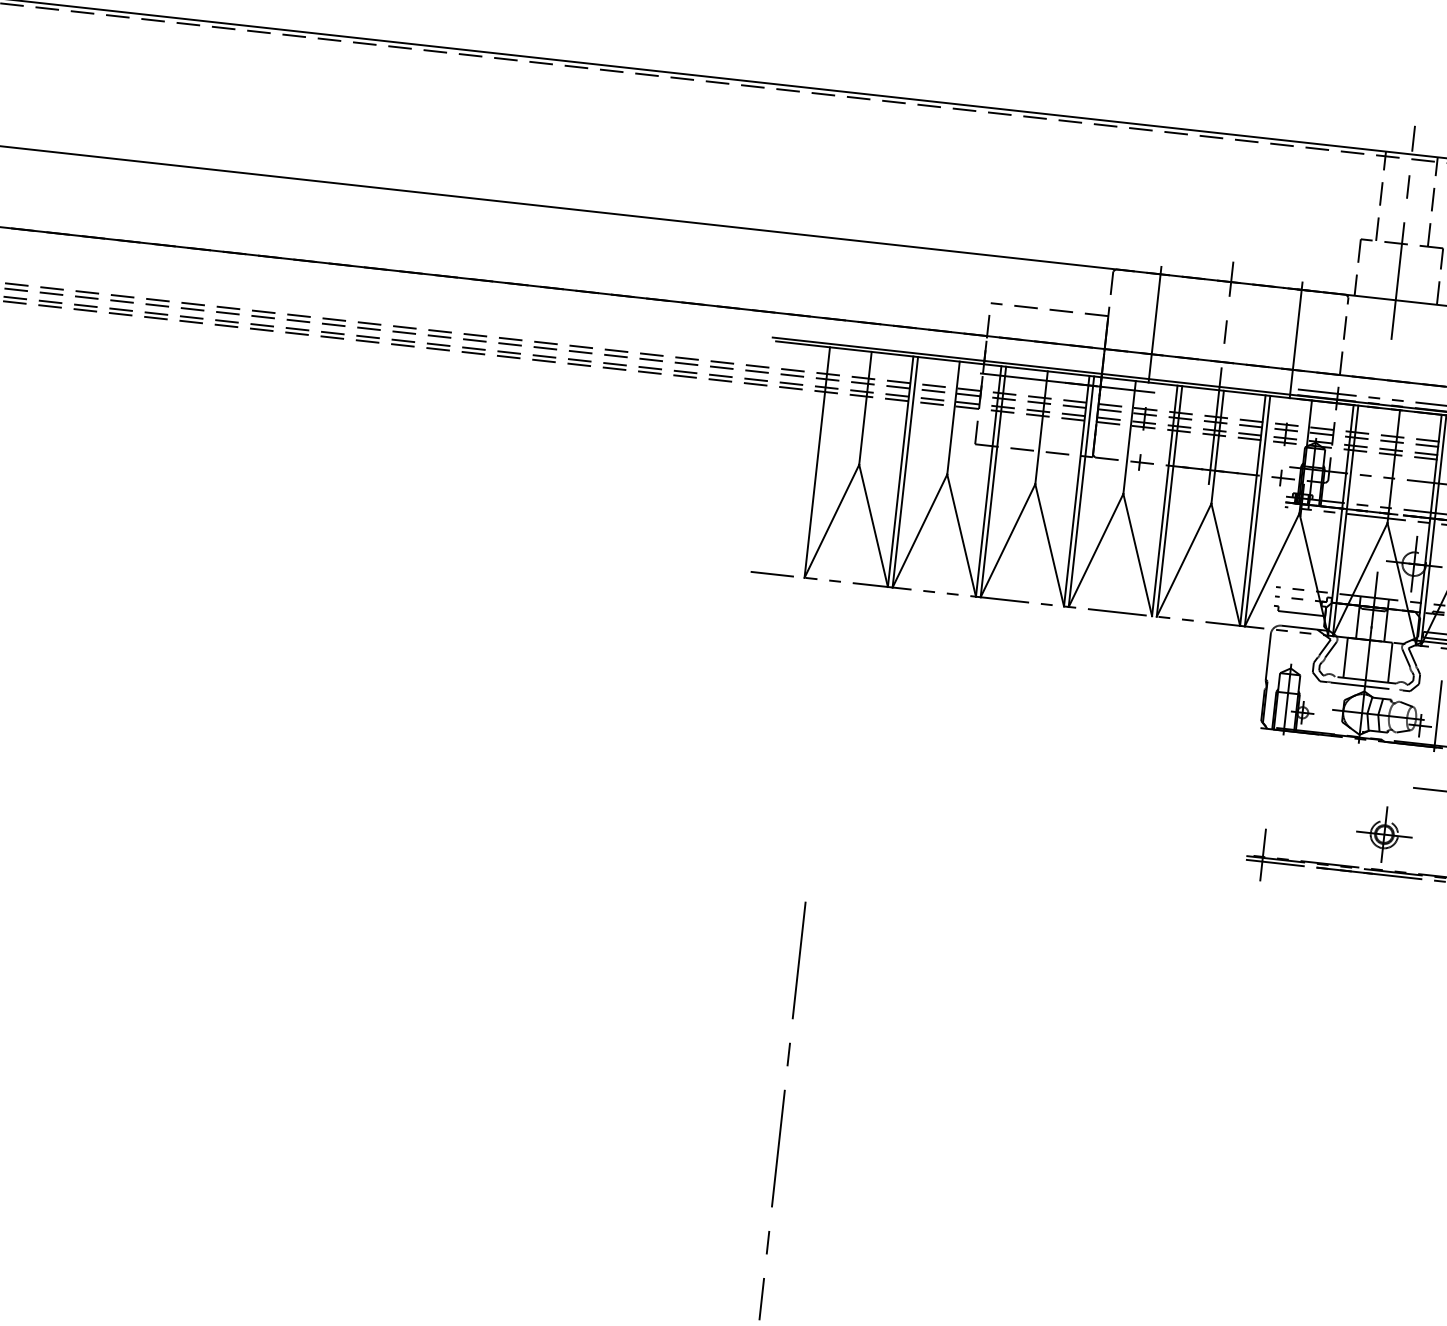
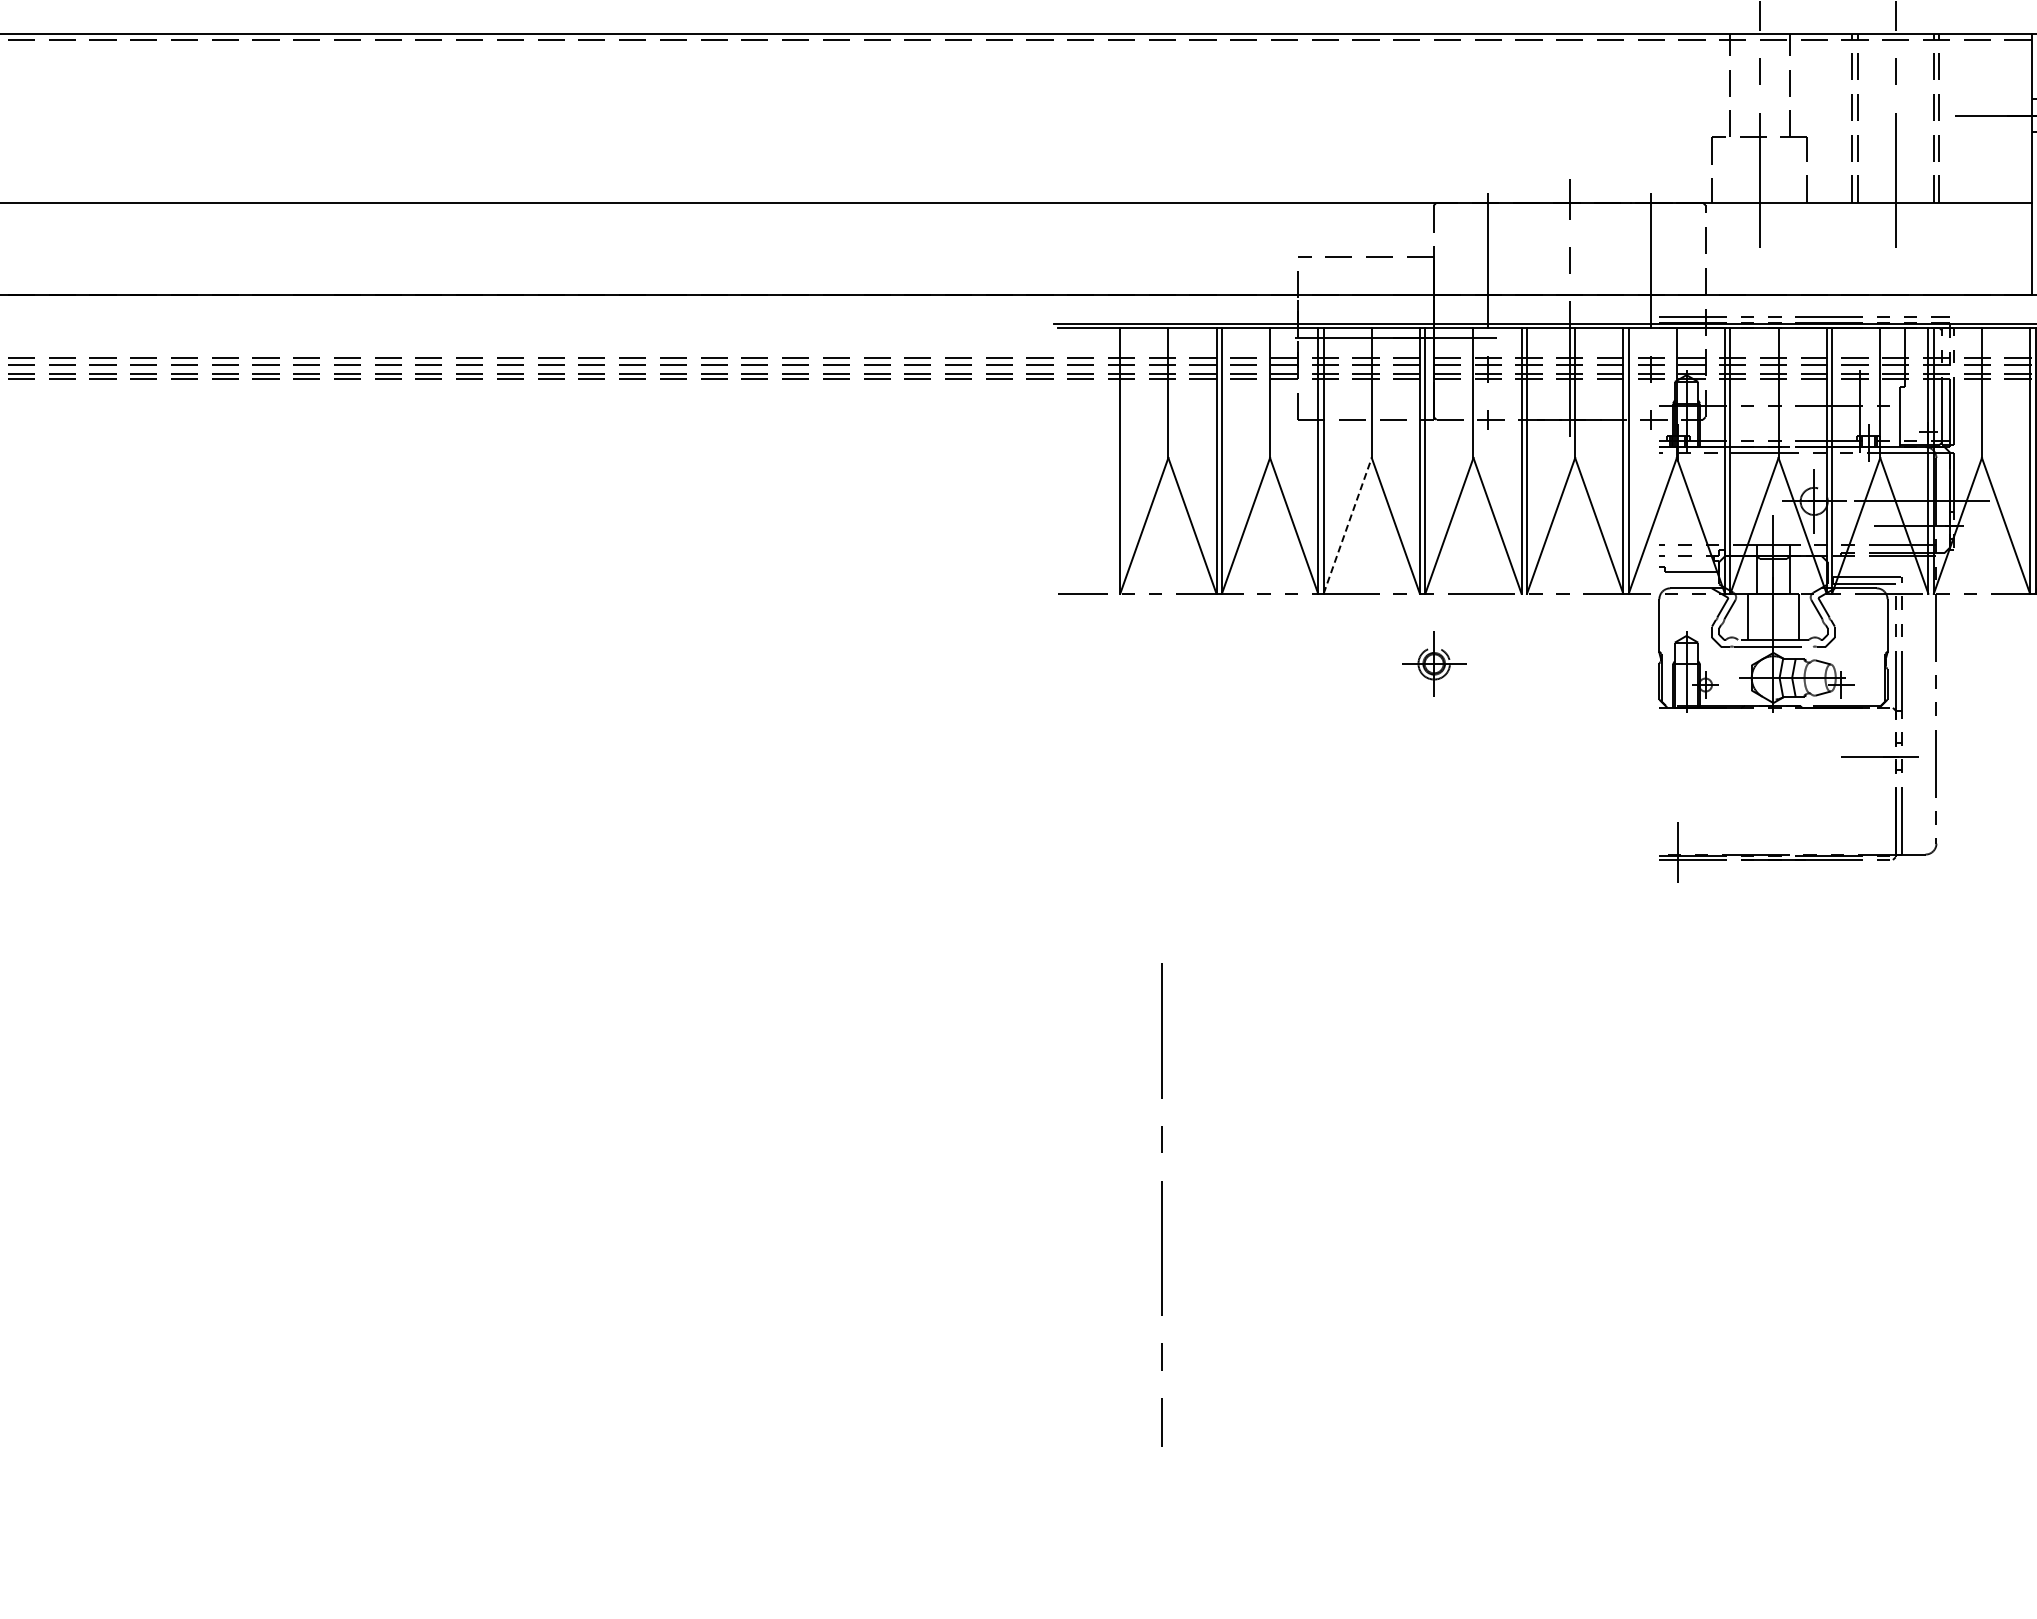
line: (1007, 540) -> (1347, 525), solid -> dashed
line: (1438, 715) -> (1860, 671), removed
part: (1384, 834) -> (1434, 663), moved

